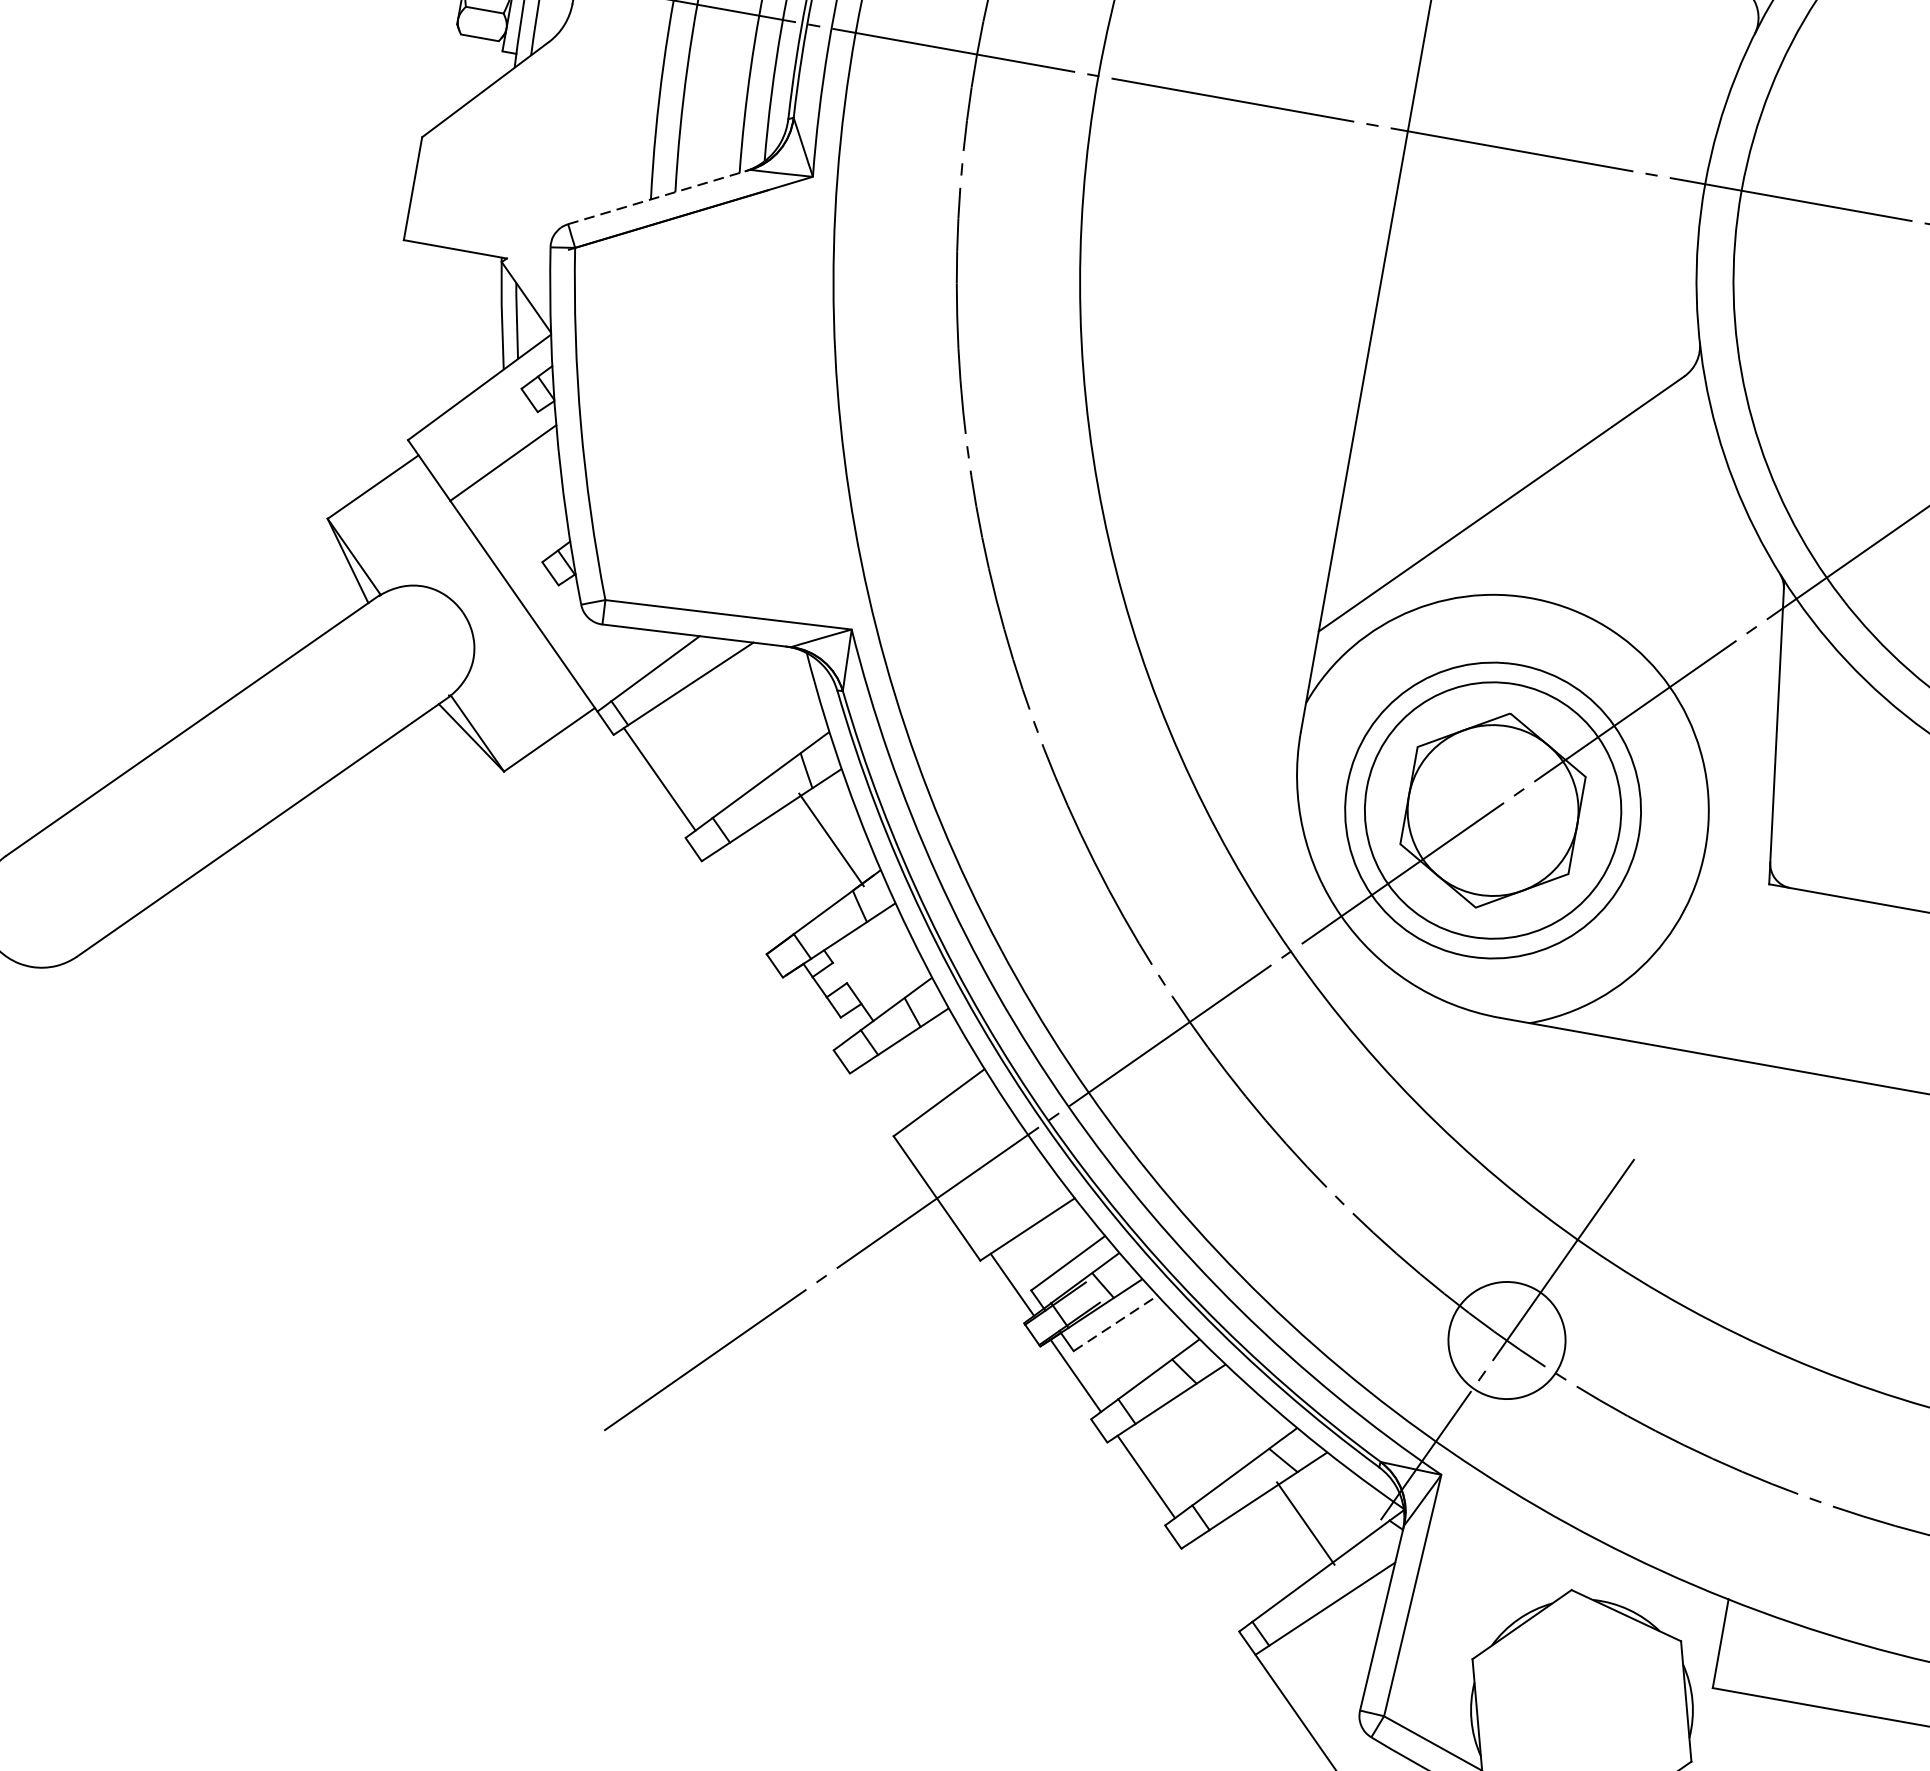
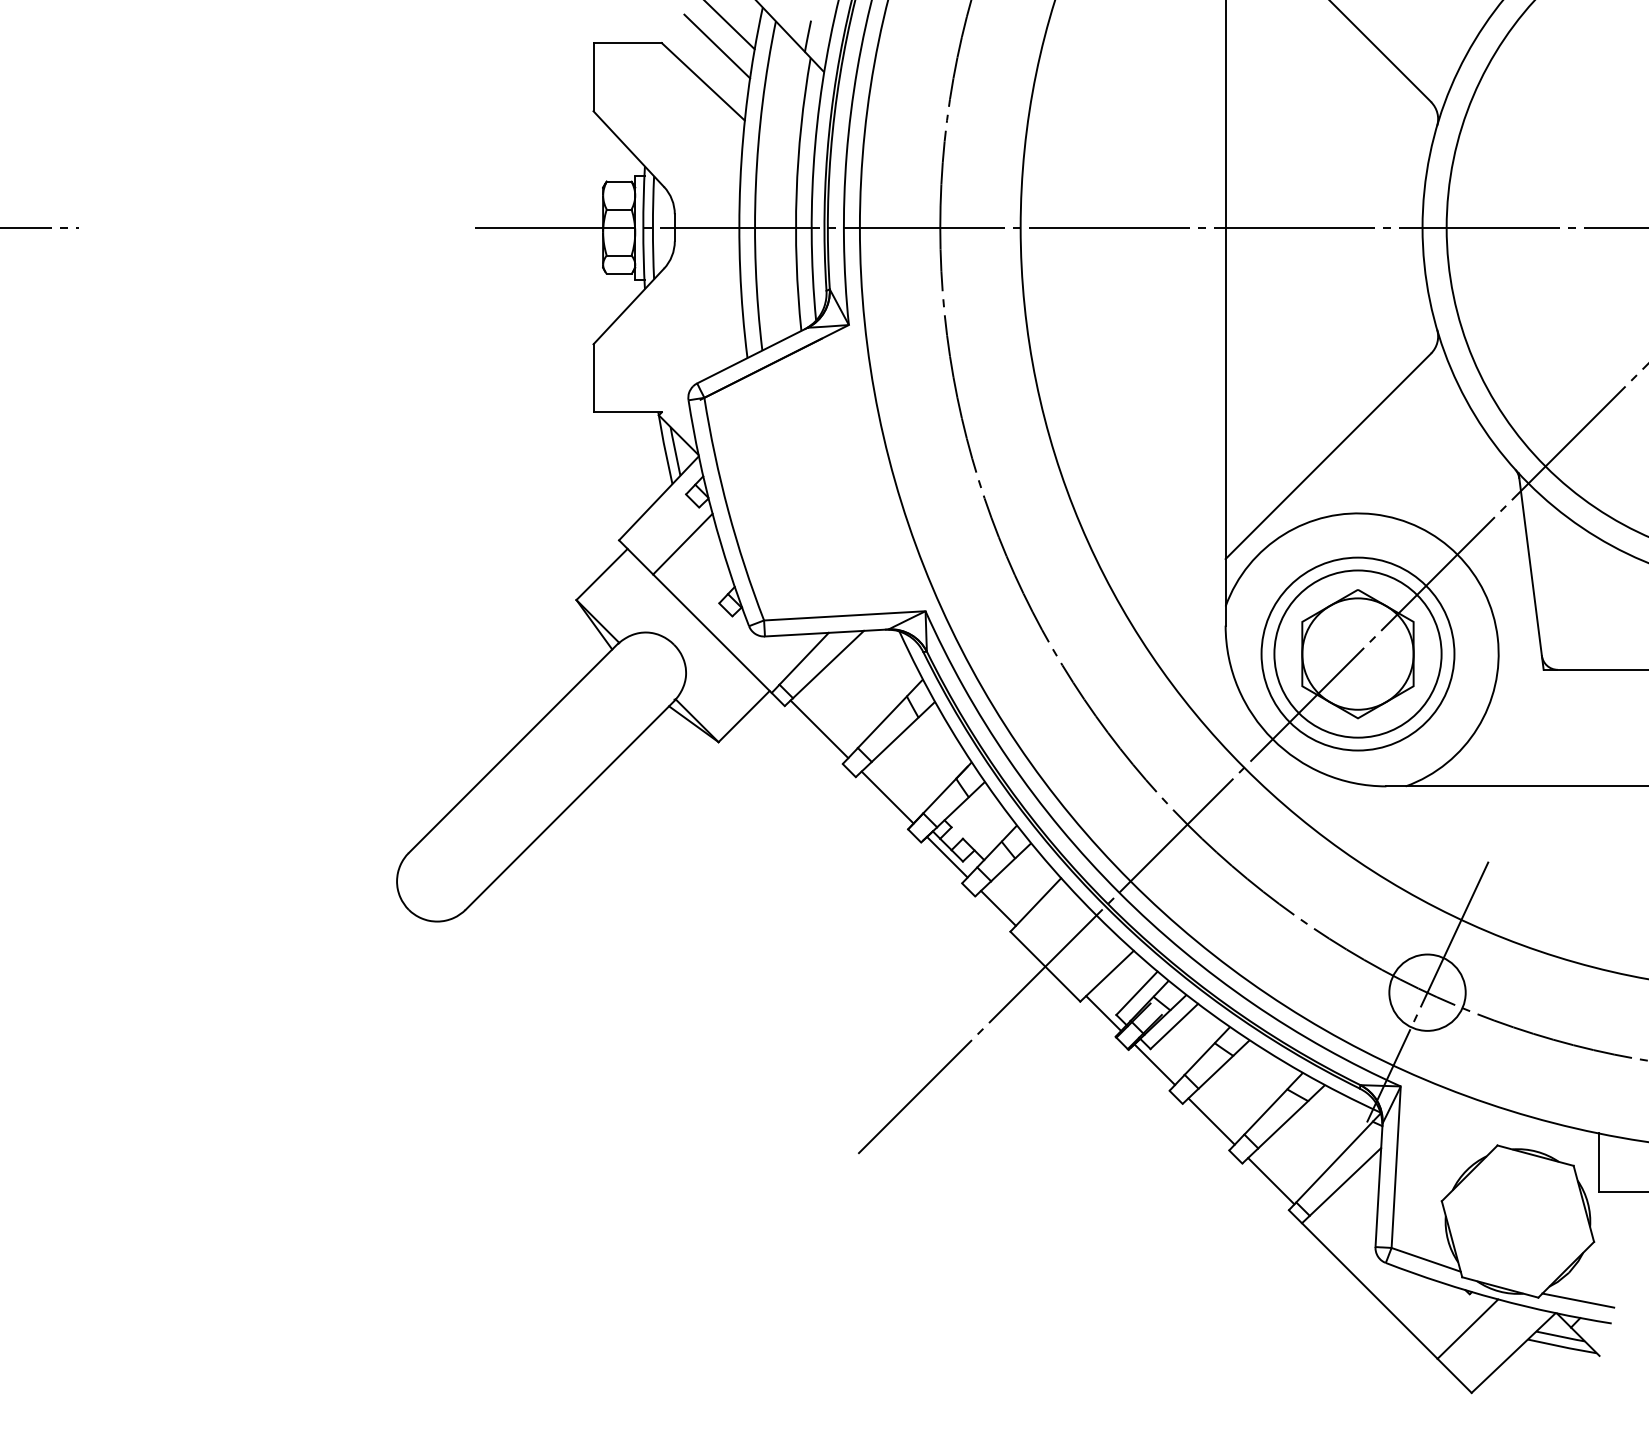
line: (659, 196) -> (752, 355), dashed -> solid
line: (831, 839) -> (887, 797), moved
line: (818, 1005) -> (947, 856), added
line: (882, 1096) -> (998, 907), added
line: (1115, 1323) -> (1174, 1026), dashed -> solid
line: (1306, 1524) -> (1271, 1181), moved

